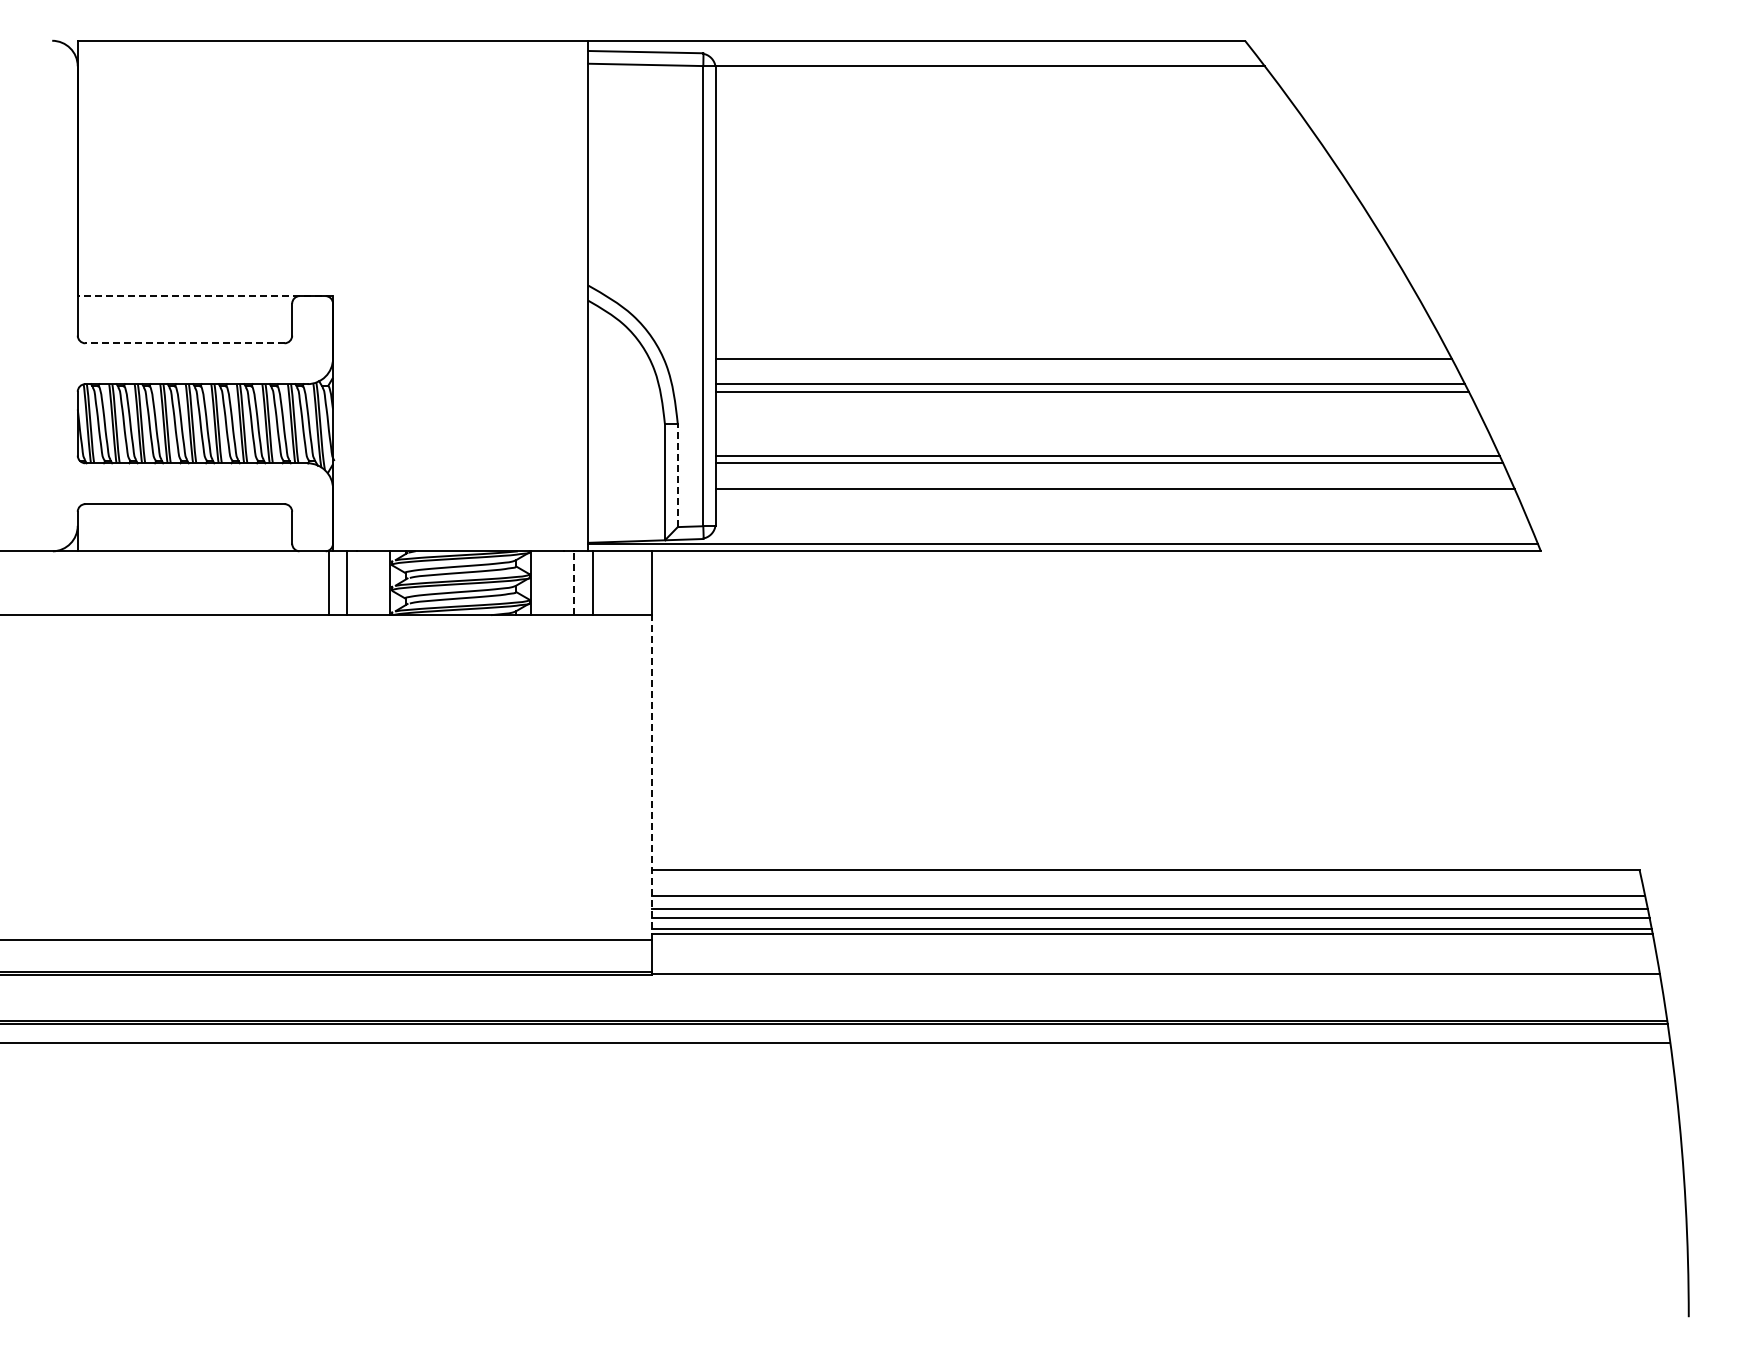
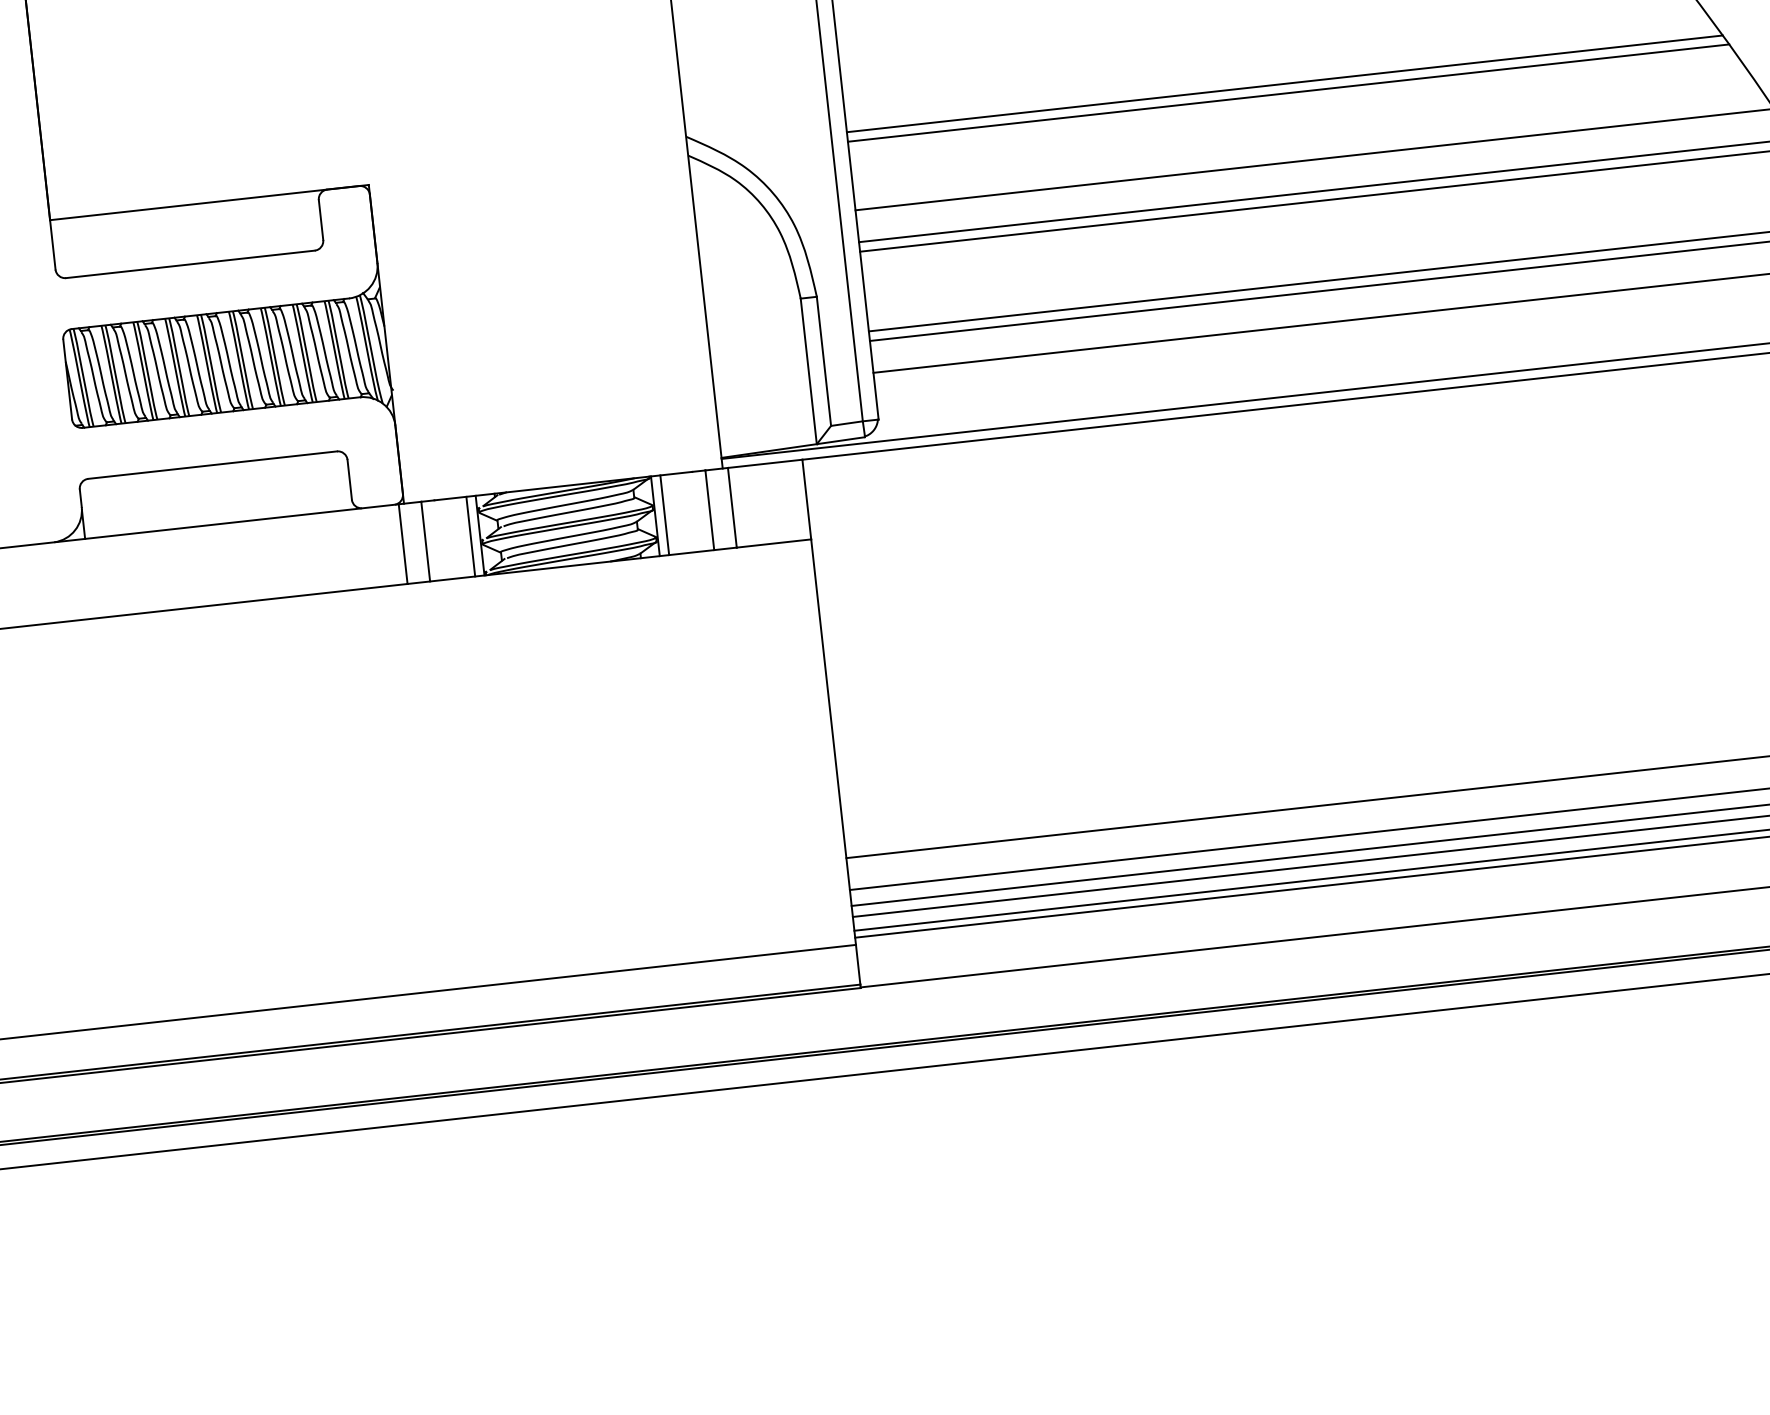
line: (205, 296) -> (209, 203), dashed -> solid
line: (1066, 296) -> (1284, 84), added
line: (1068, 303) -> (1288, 92), added
line: (184, 343) -> (189, 264), dashed -> solid
line: (677, 475) -> (823, 361), dashed -> solid
line: (383, 583) -> (471, 536), added
line: (538, 583) -> (664, 515), added
line: (574, 583) -> (709, 510), dashed -> solid
line: (652, 777) -> (834, 742), dashed -> solid

